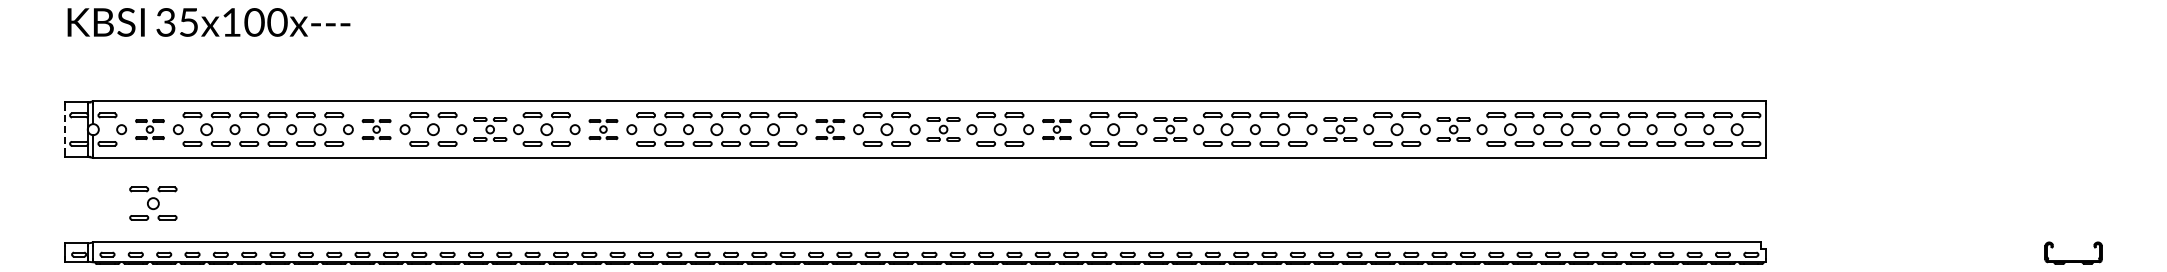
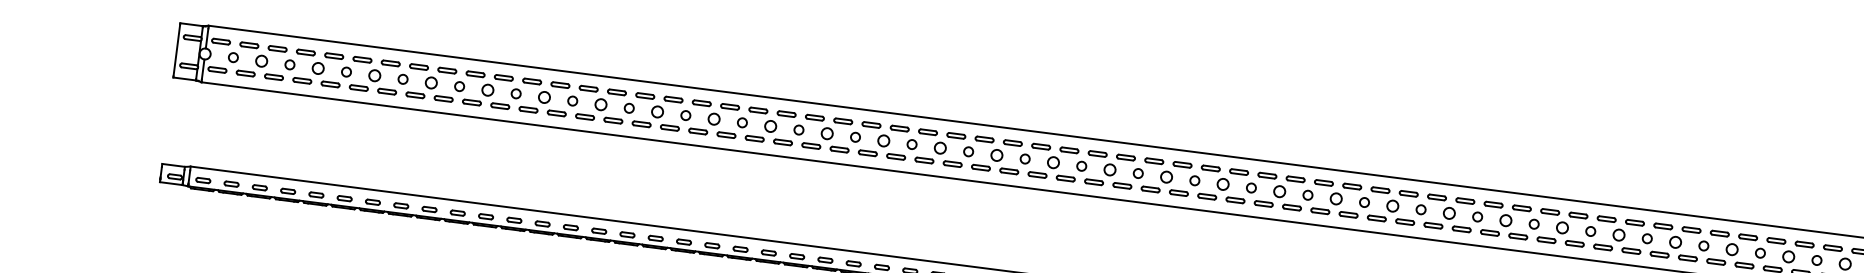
line: (64, 129) -> (176, 50), dashed -> solid
part: (149, 129) -> (261, 61), size x1.67
part: (376, 129) -> (487, 90), size x1.67
part: (490, 129) -> (601, 104), size x1.43
part: (603, 129) -> (714, 119), size x1.67
part: (830, 129) -> (940, 148), size x1.67
part: (943, 129) -> (1053, 162), size x1.43
part: (1056, 129) -> (1166, 176), size x1.67
part: (1170, 129) -> (1279, 191), size x1.43
part: (1340, 129) -> (1449, 213), size x1.43
part: (1453, 129) -> (1562, 227), size x1.43
part: (153, 203) -> (255, 135), removed

